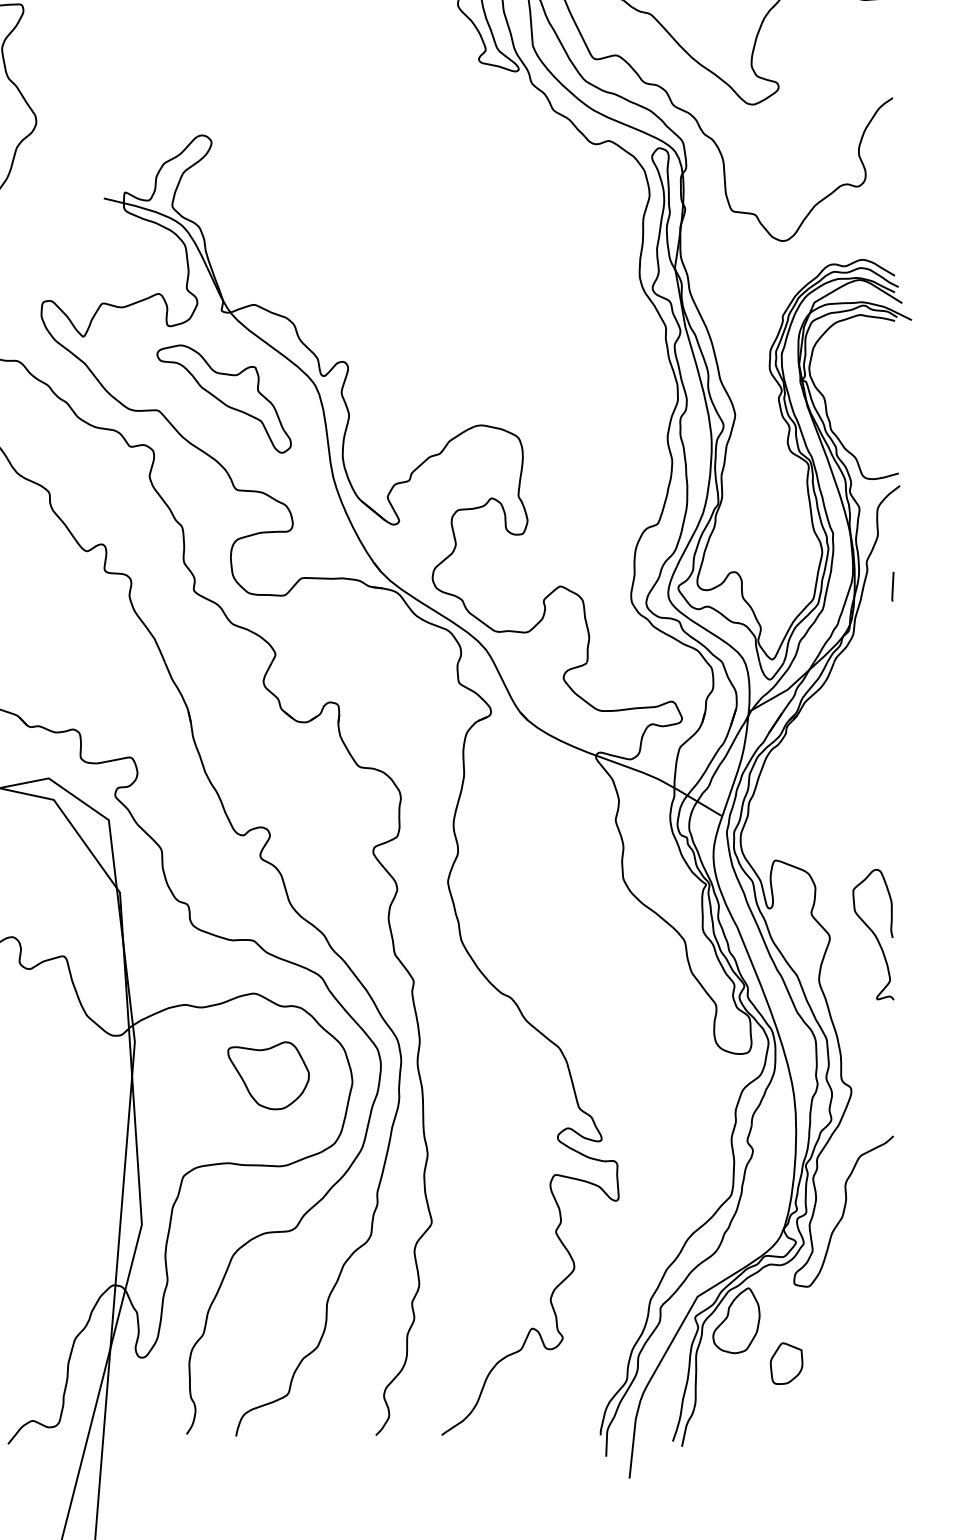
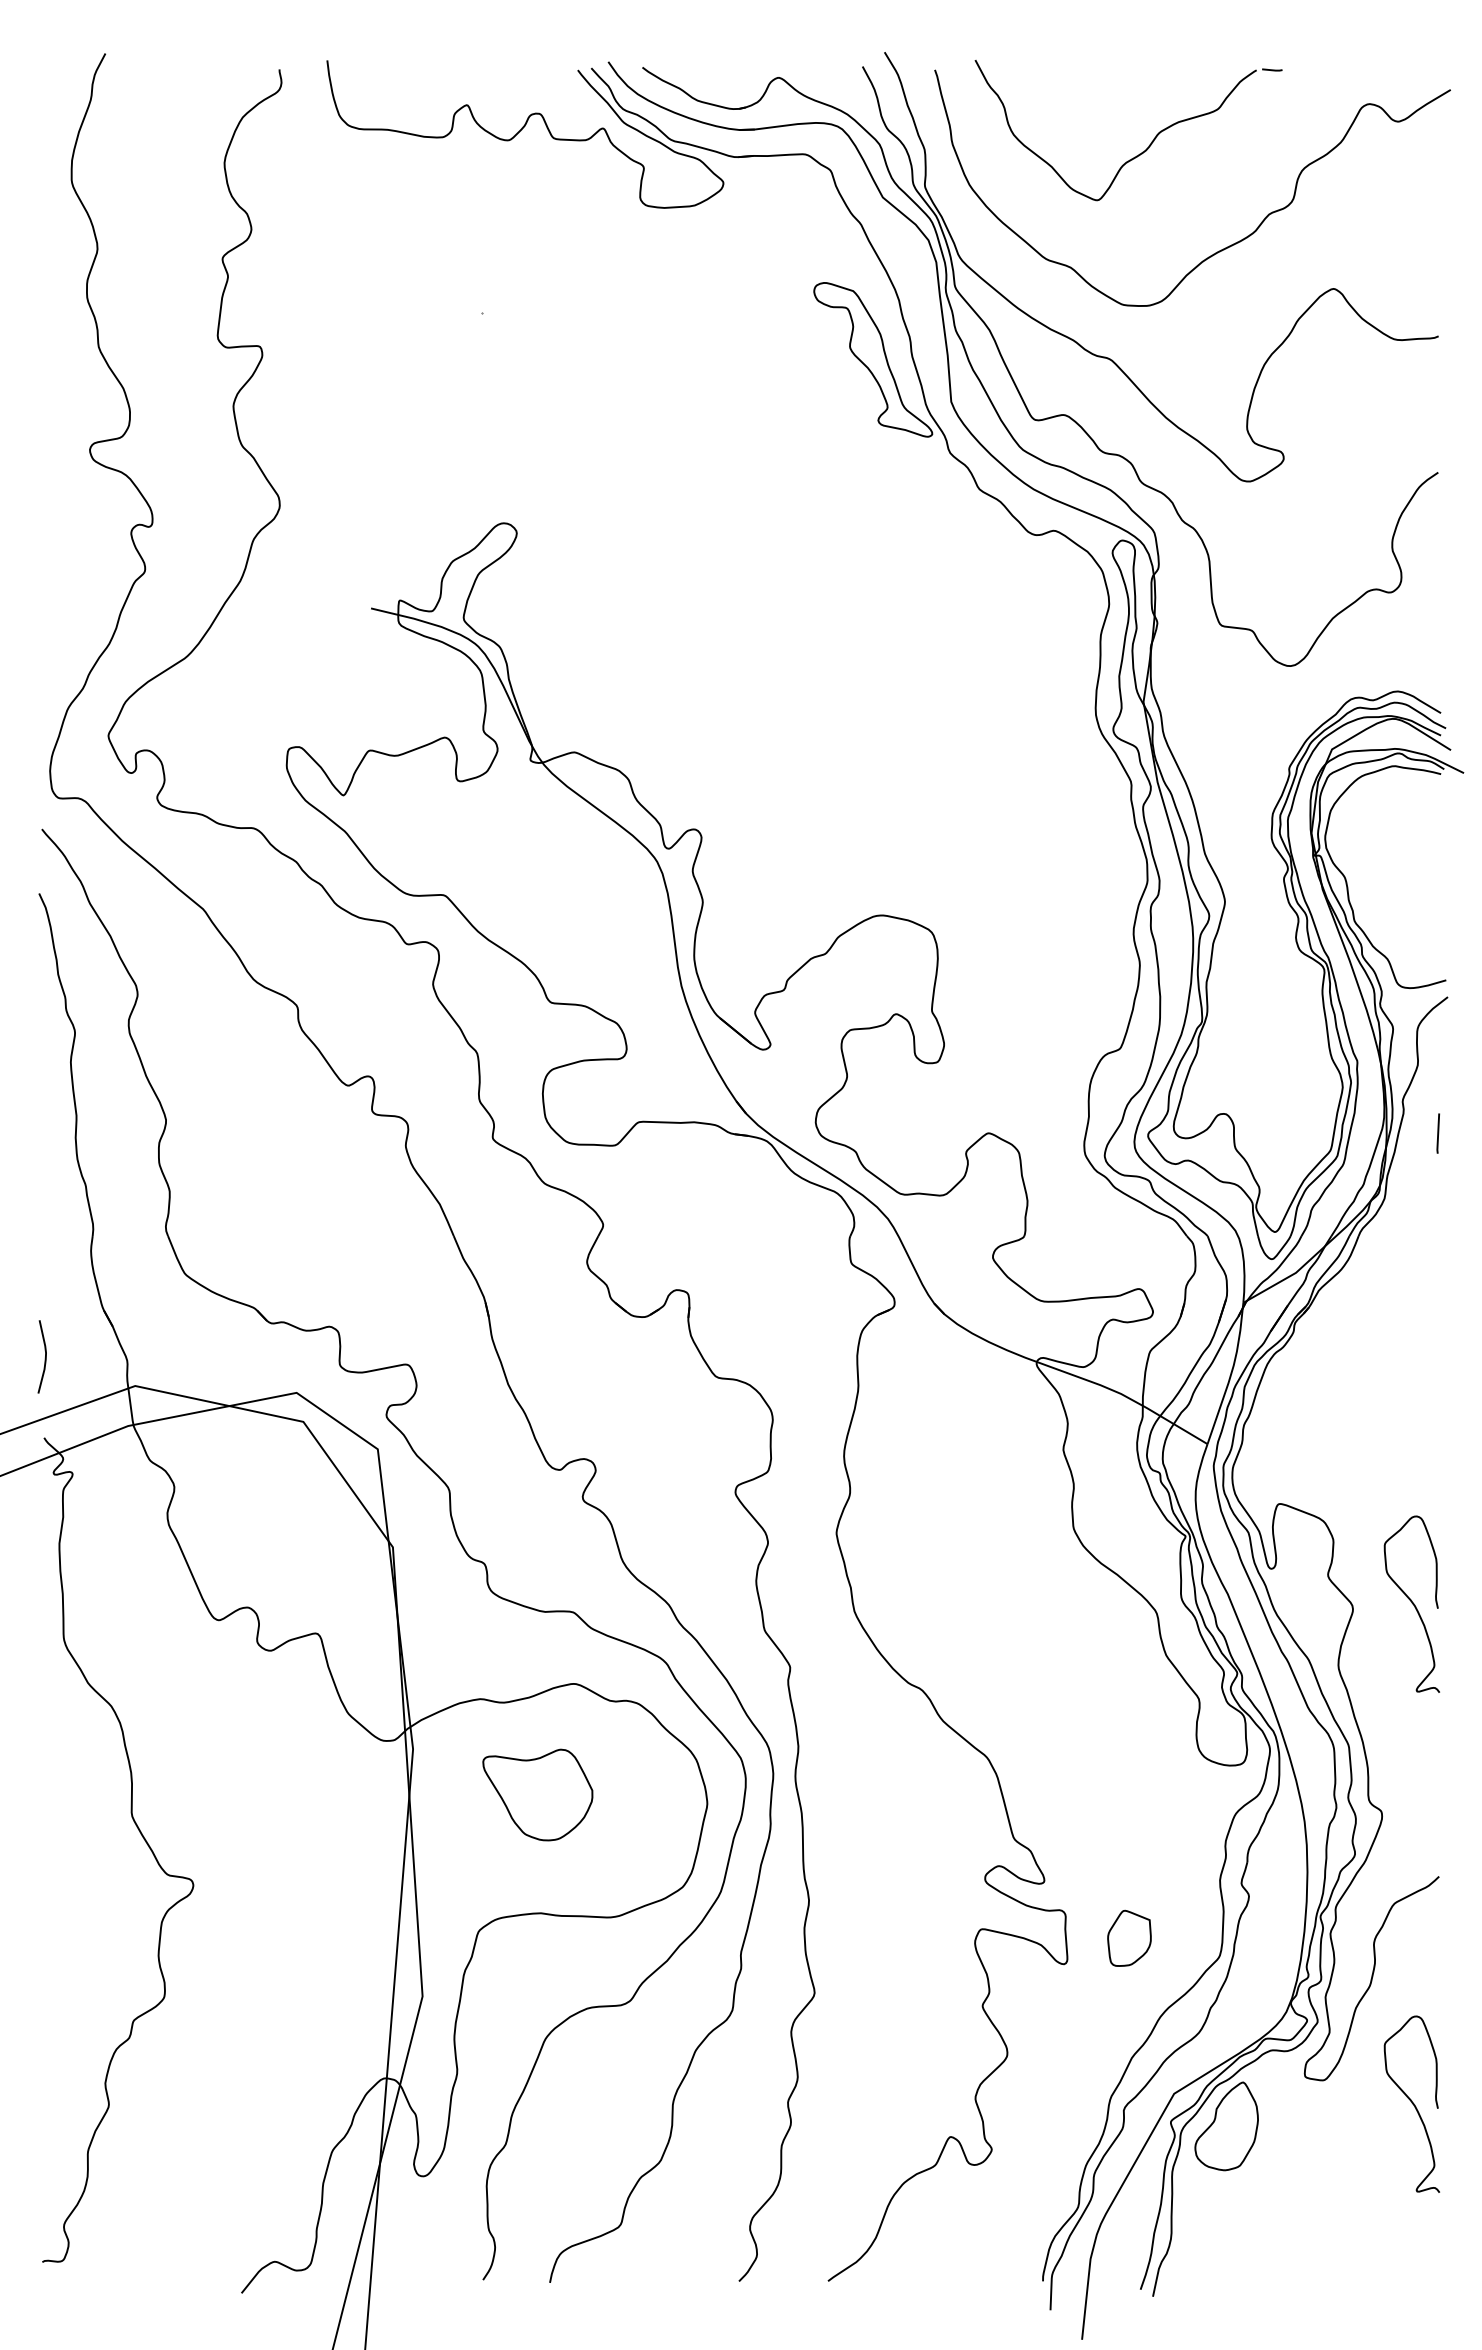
part: (223, 398) -> (533, 879), removed
part: (268, 1075) -> (537, 1794), moved
curve: (873, 1303) -> (1411, 2103), added
part: (786, 1363) -> (1129, 1937), moved

